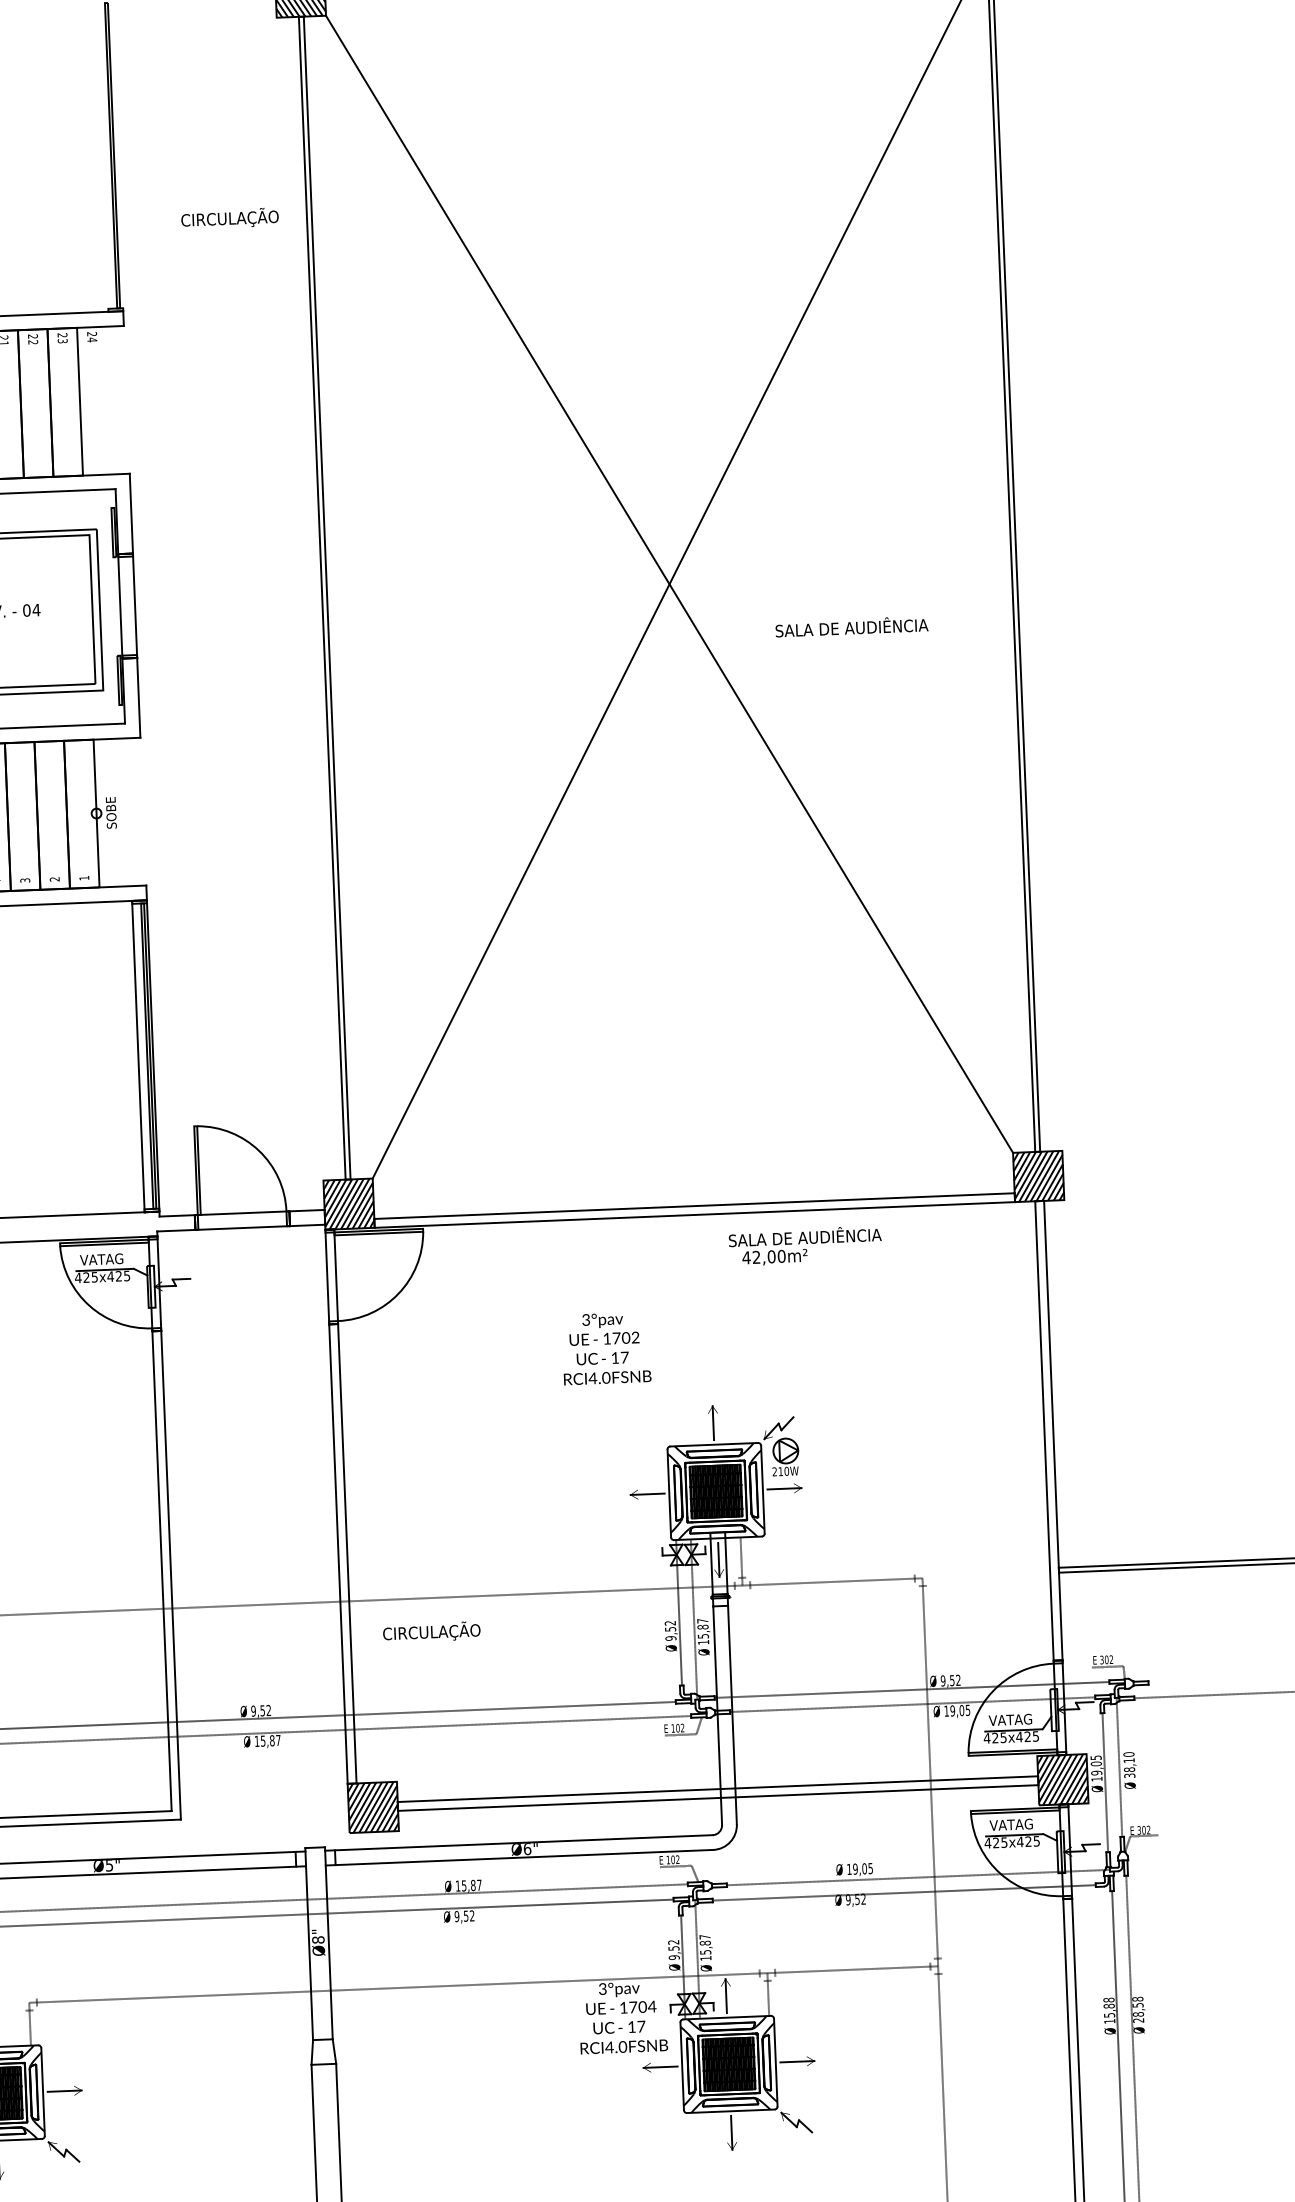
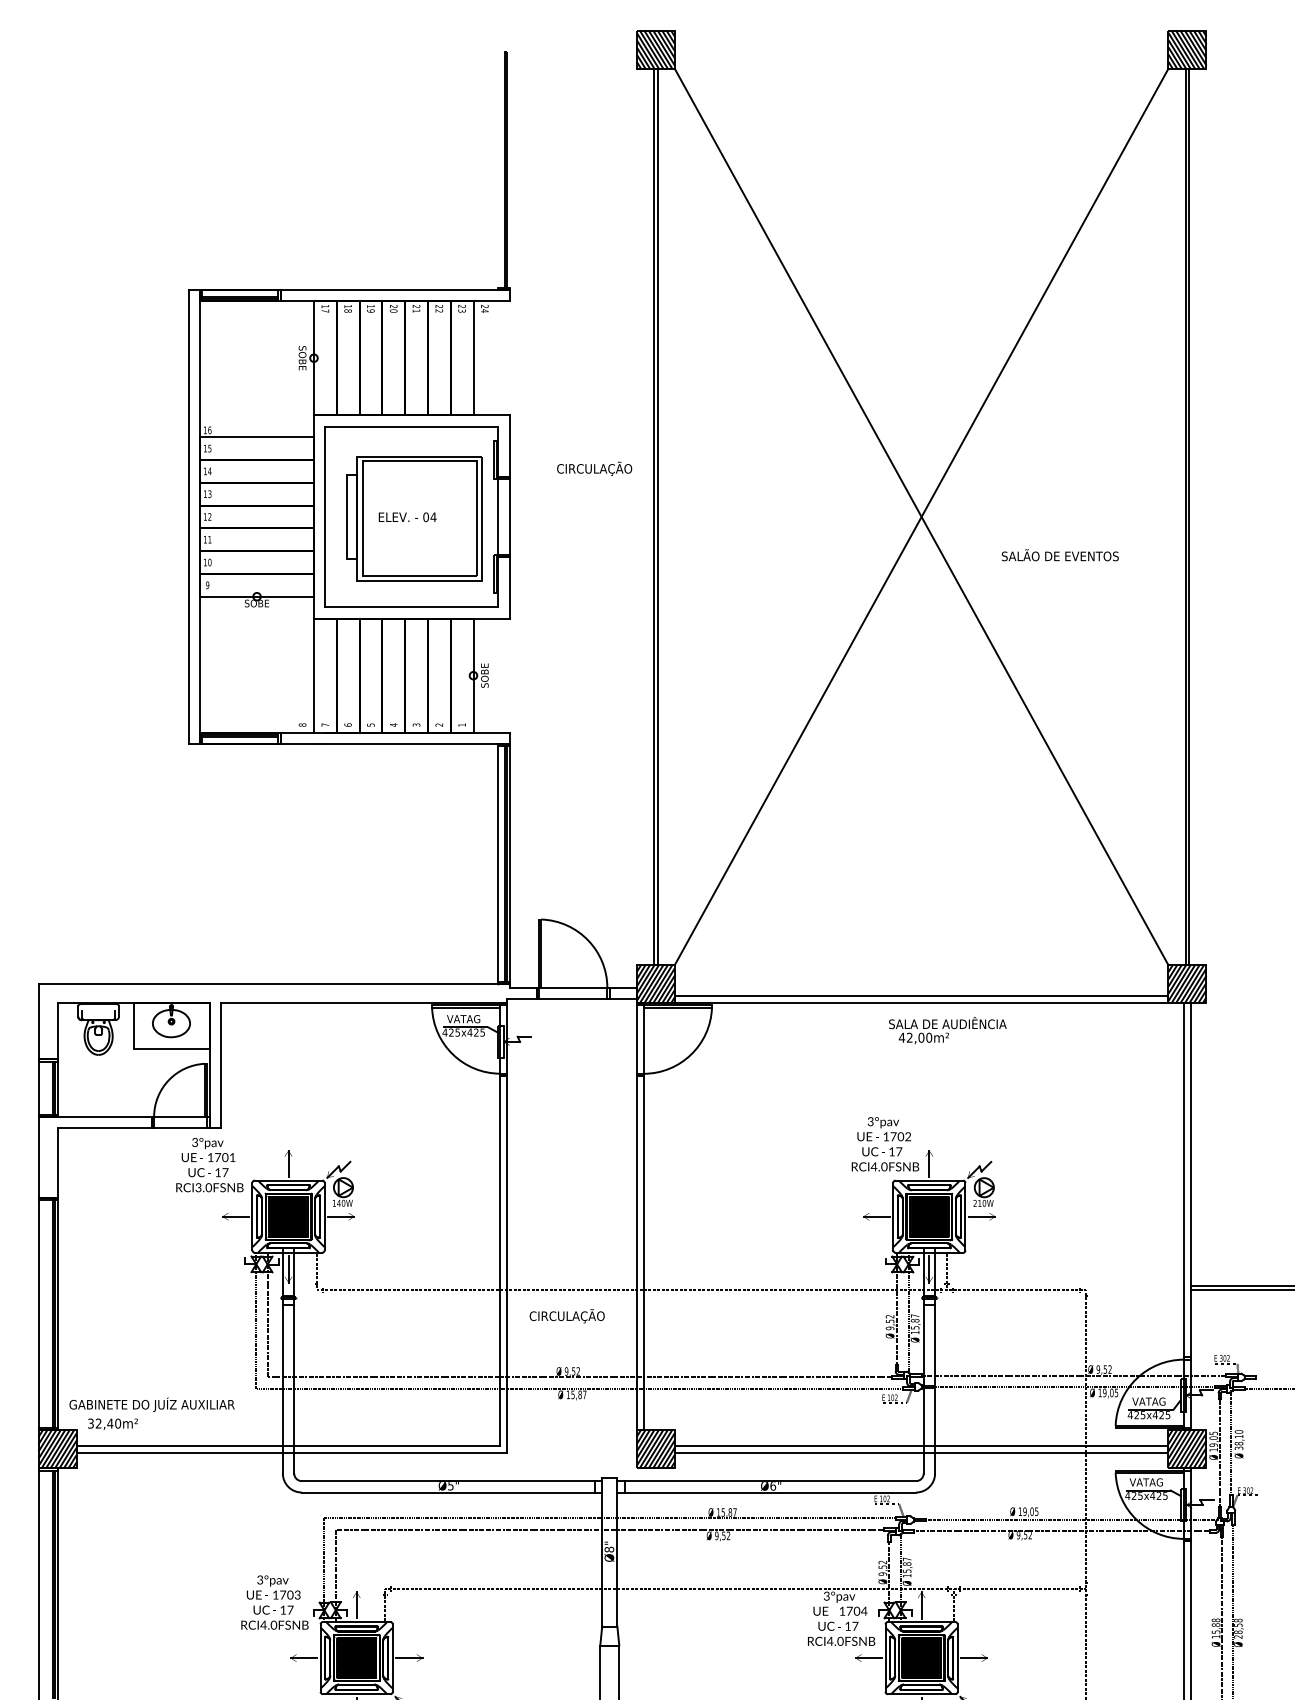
text: (229, 218) -> (594, 468), moved
text: (867, 626) -> (1072, 555), SALA DE AUDIÊNCIA -> SALÃO DE EVENTOS
text: (805, 1246) -> (947, 1030), moved
text: (606, 1348) -> (885, 1144), moved
text: (430, 1632) -> (566, 1316), moved

